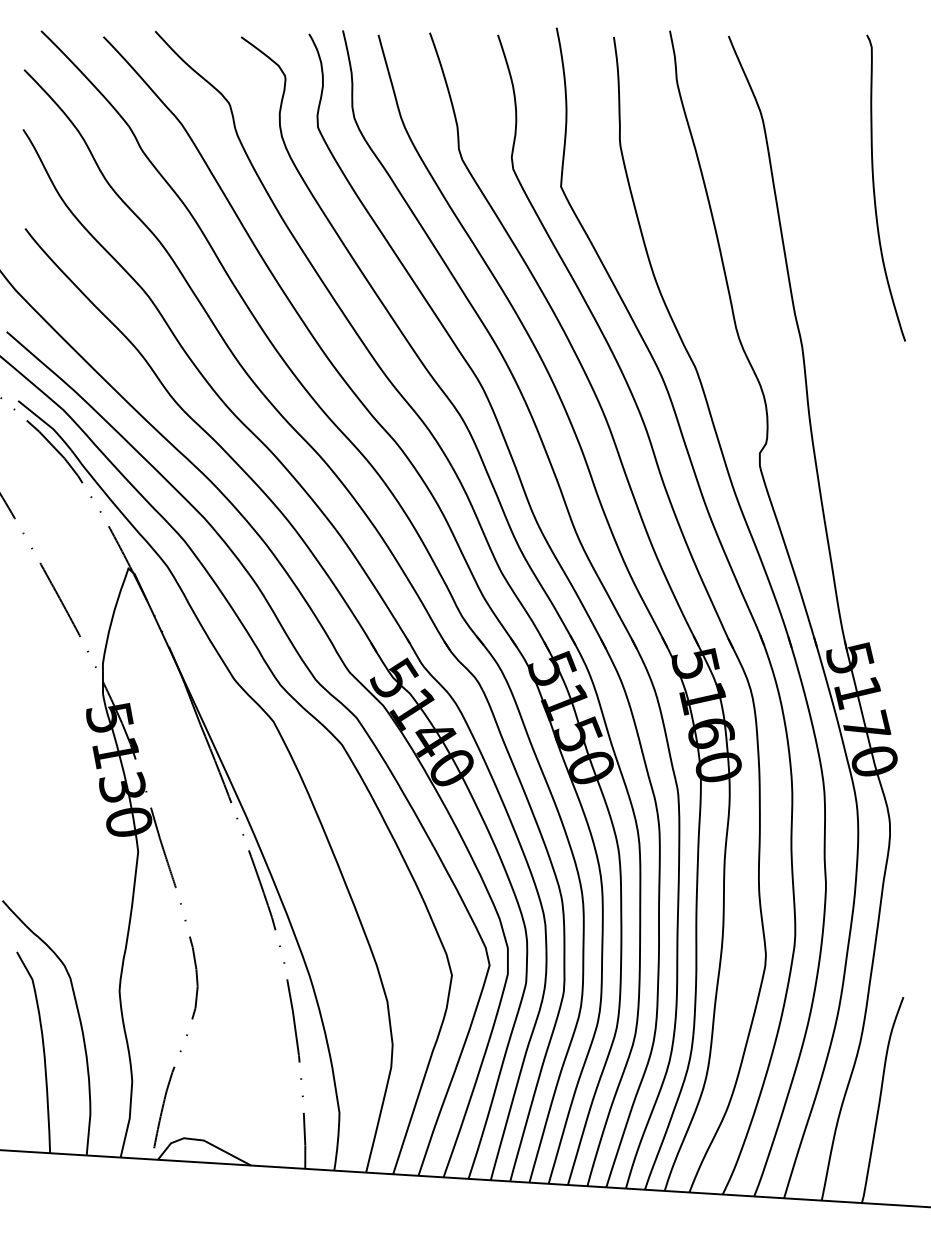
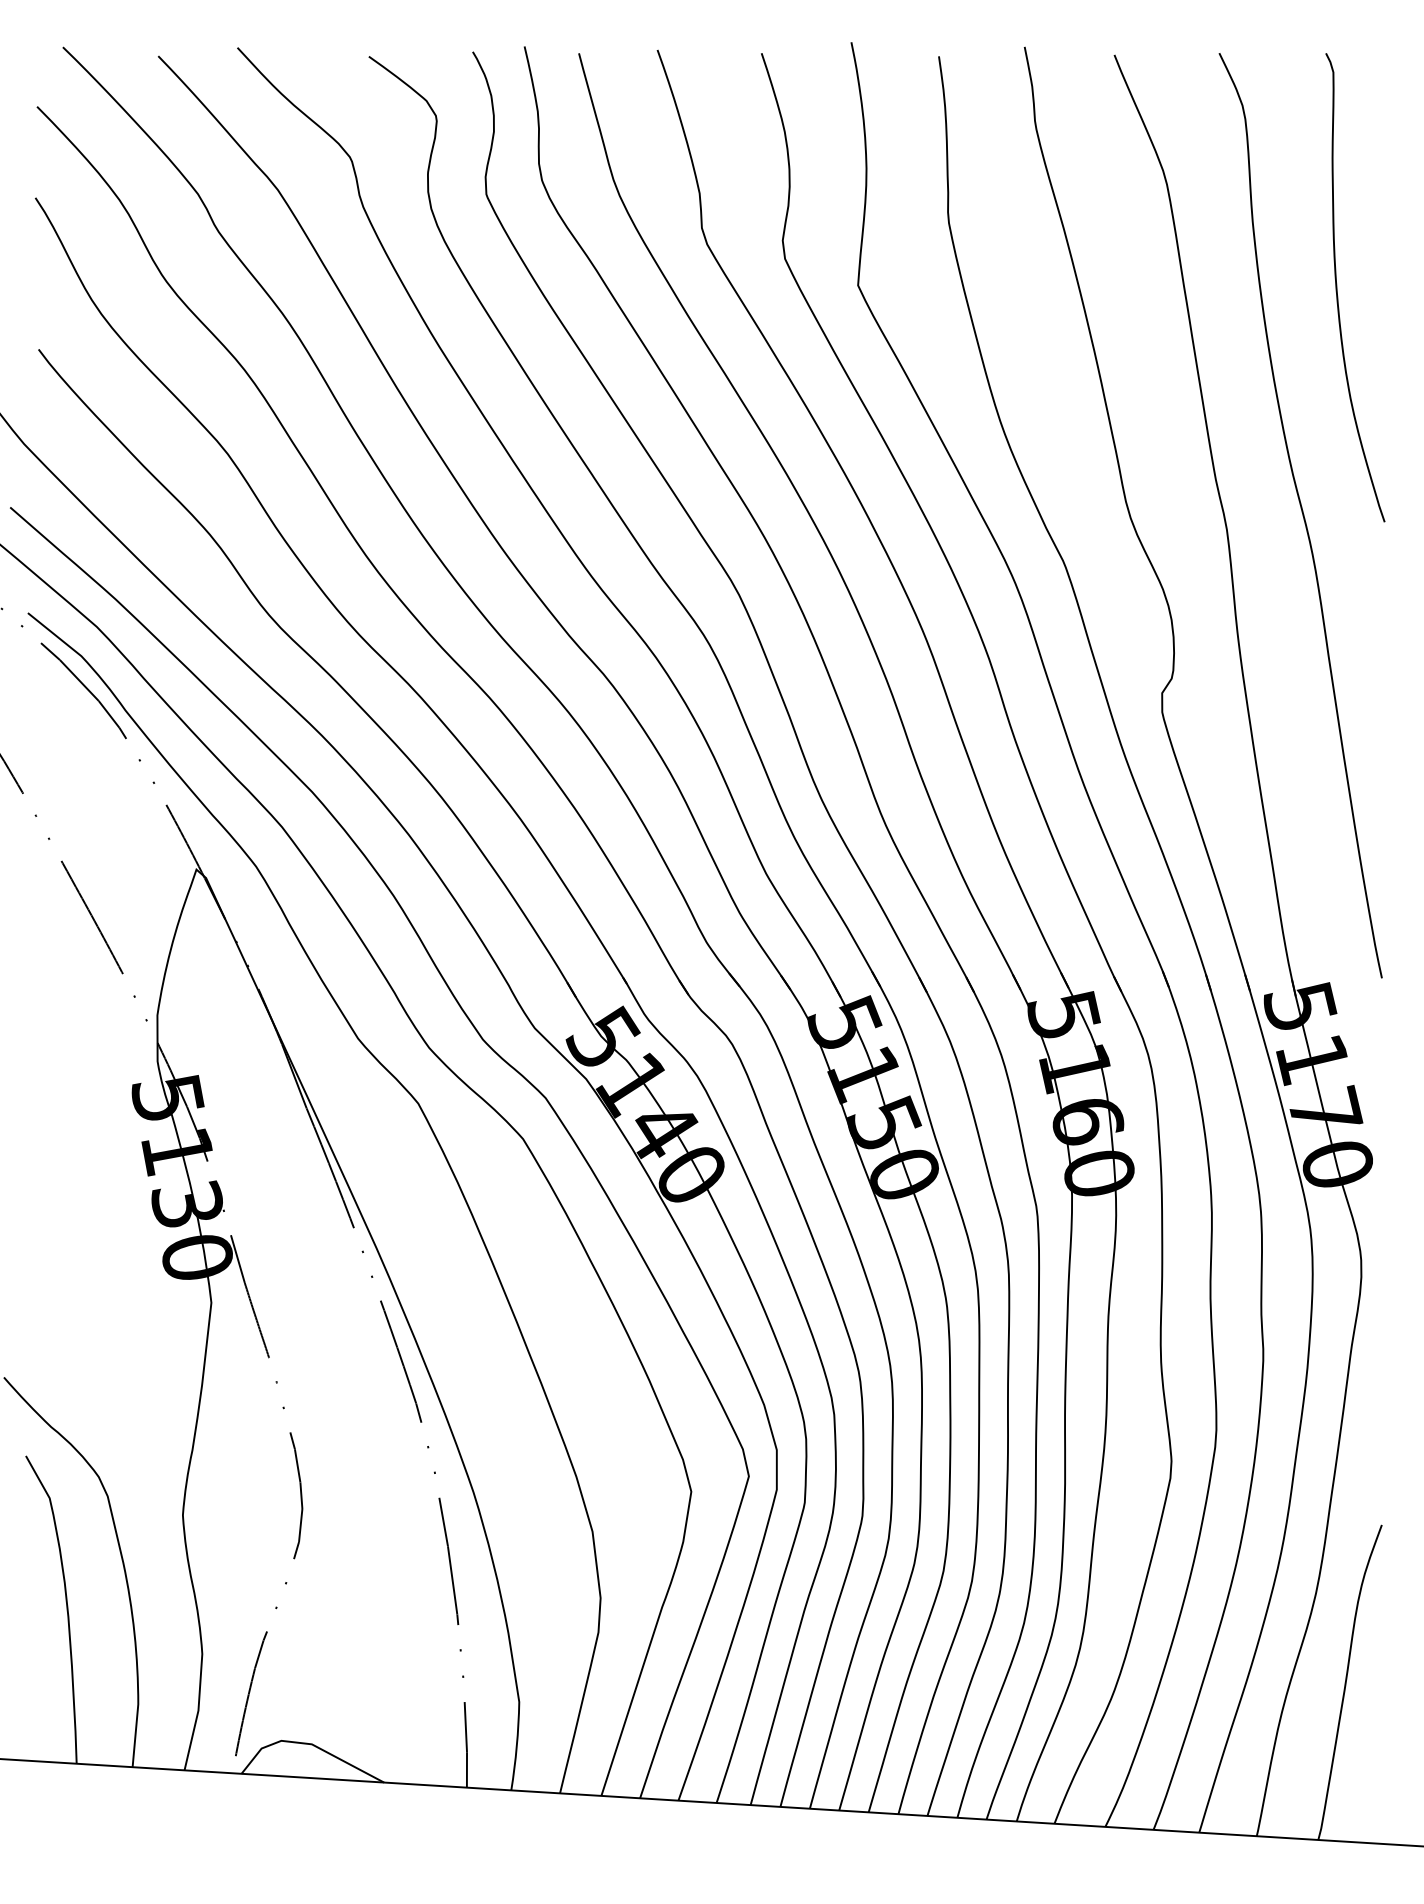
curve: (850, 335) -> (1300, 513), added

